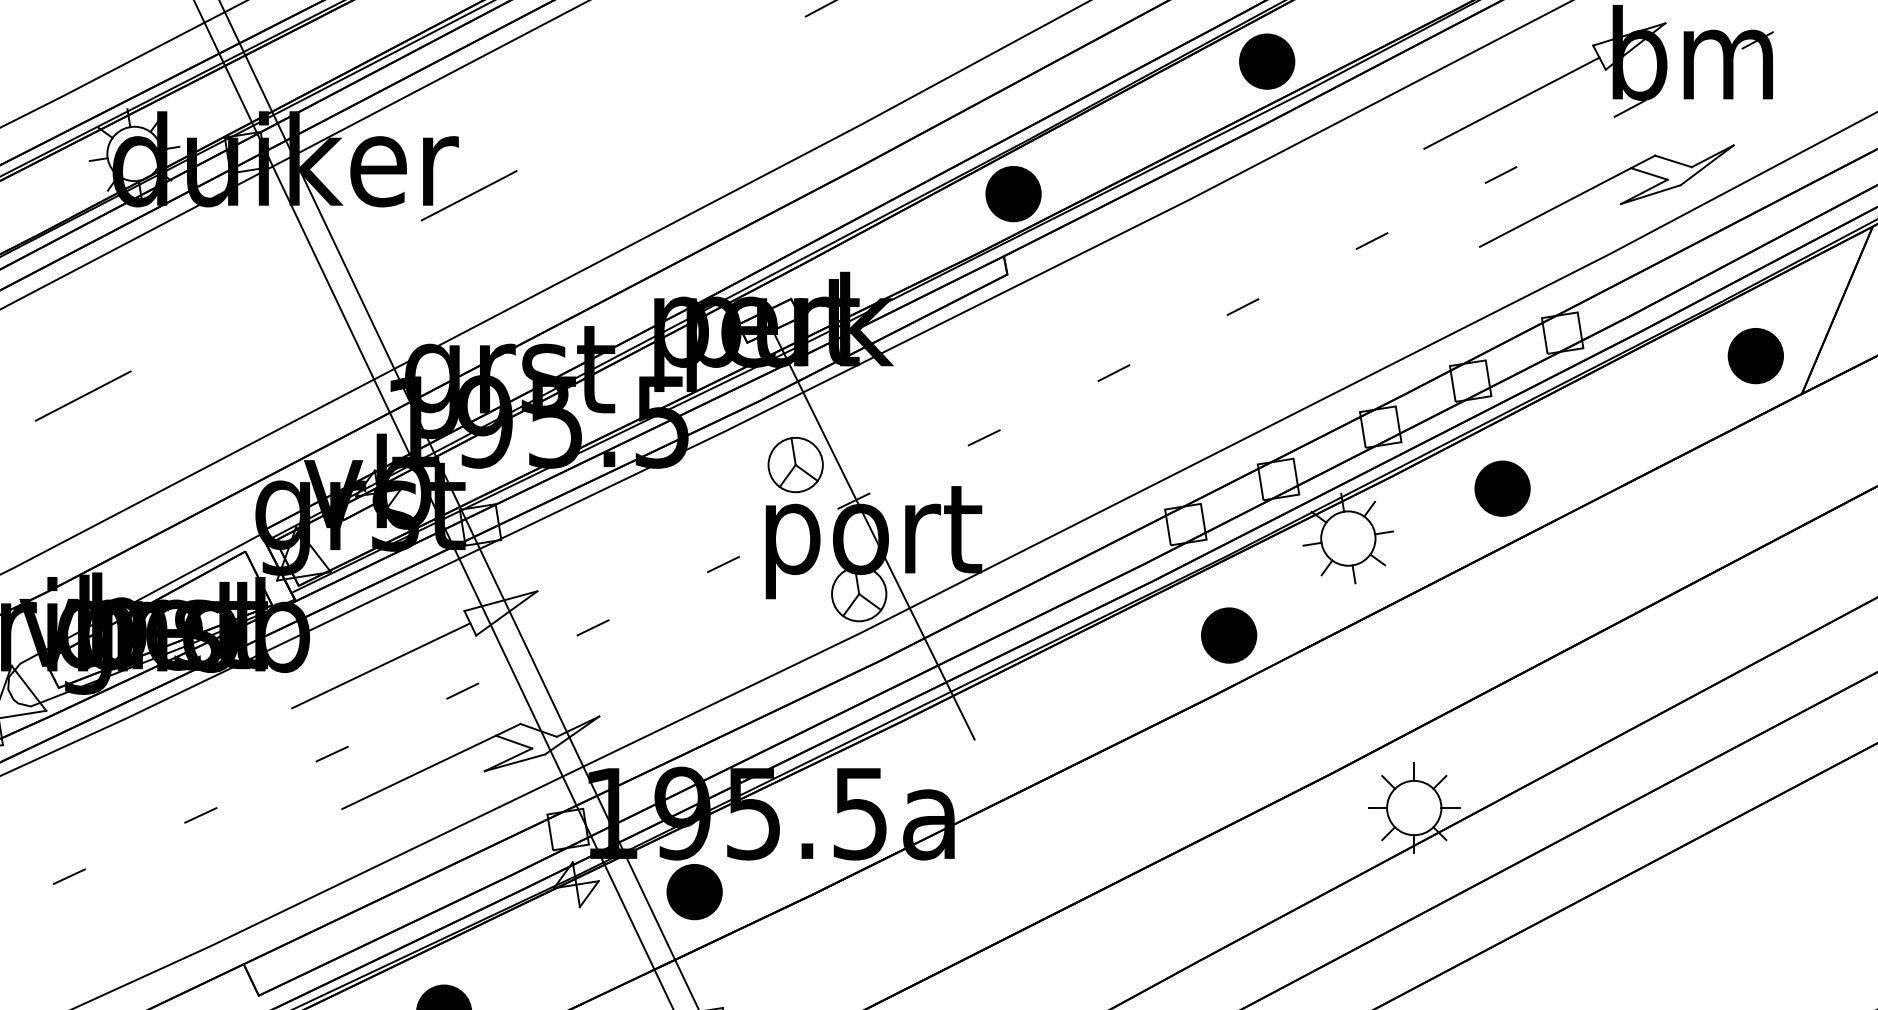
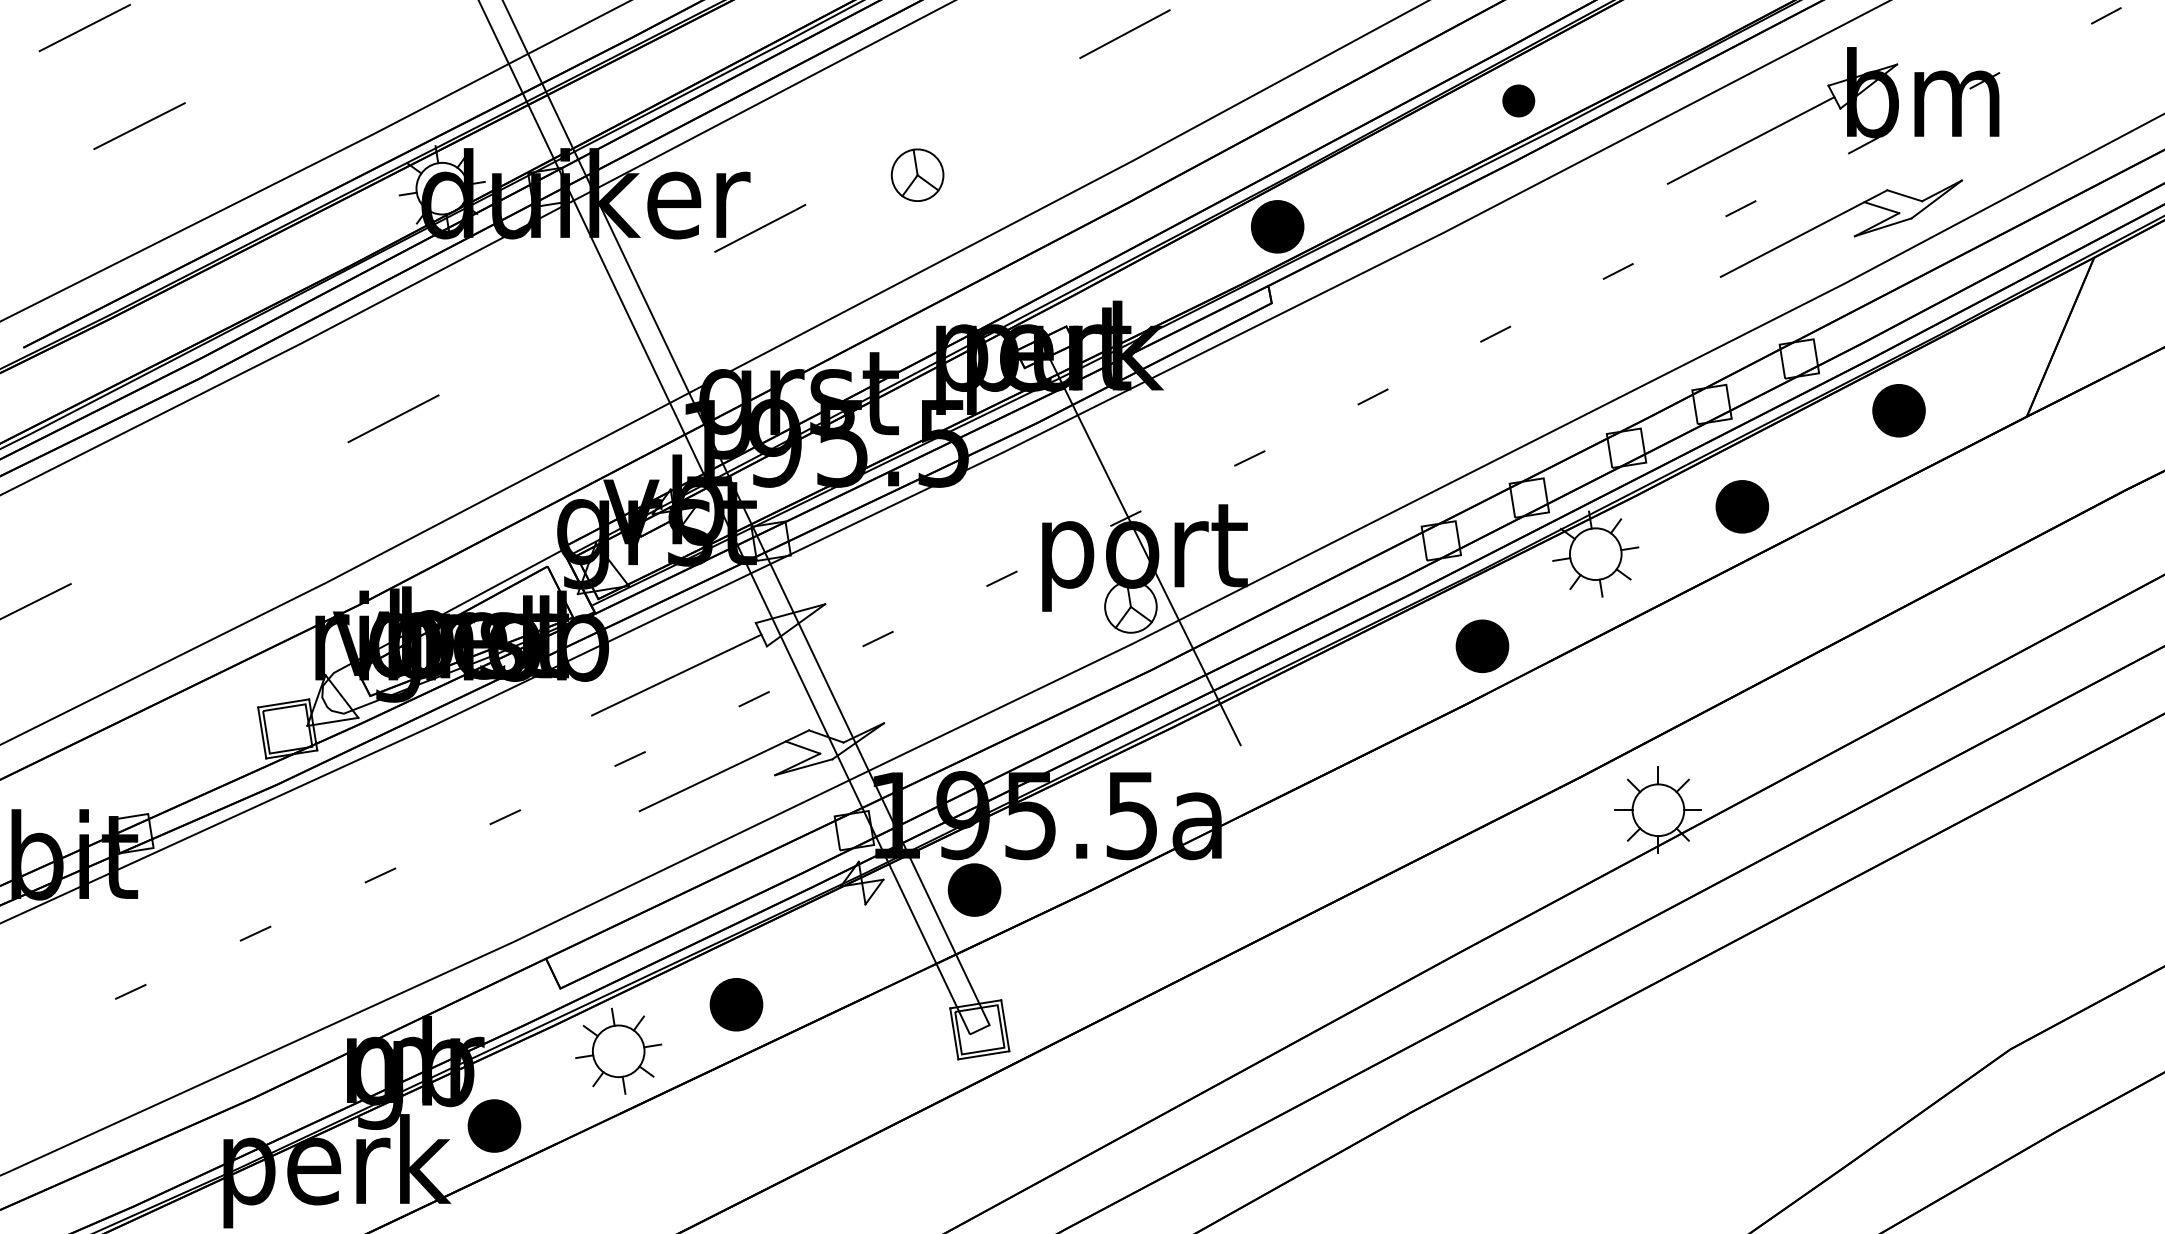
part: (1267, 61) -> (1518, 100), size x0.6
part: (1755, 355) -> (1898, 410), moved
part: (795, 464) -> (917, 174), moved

